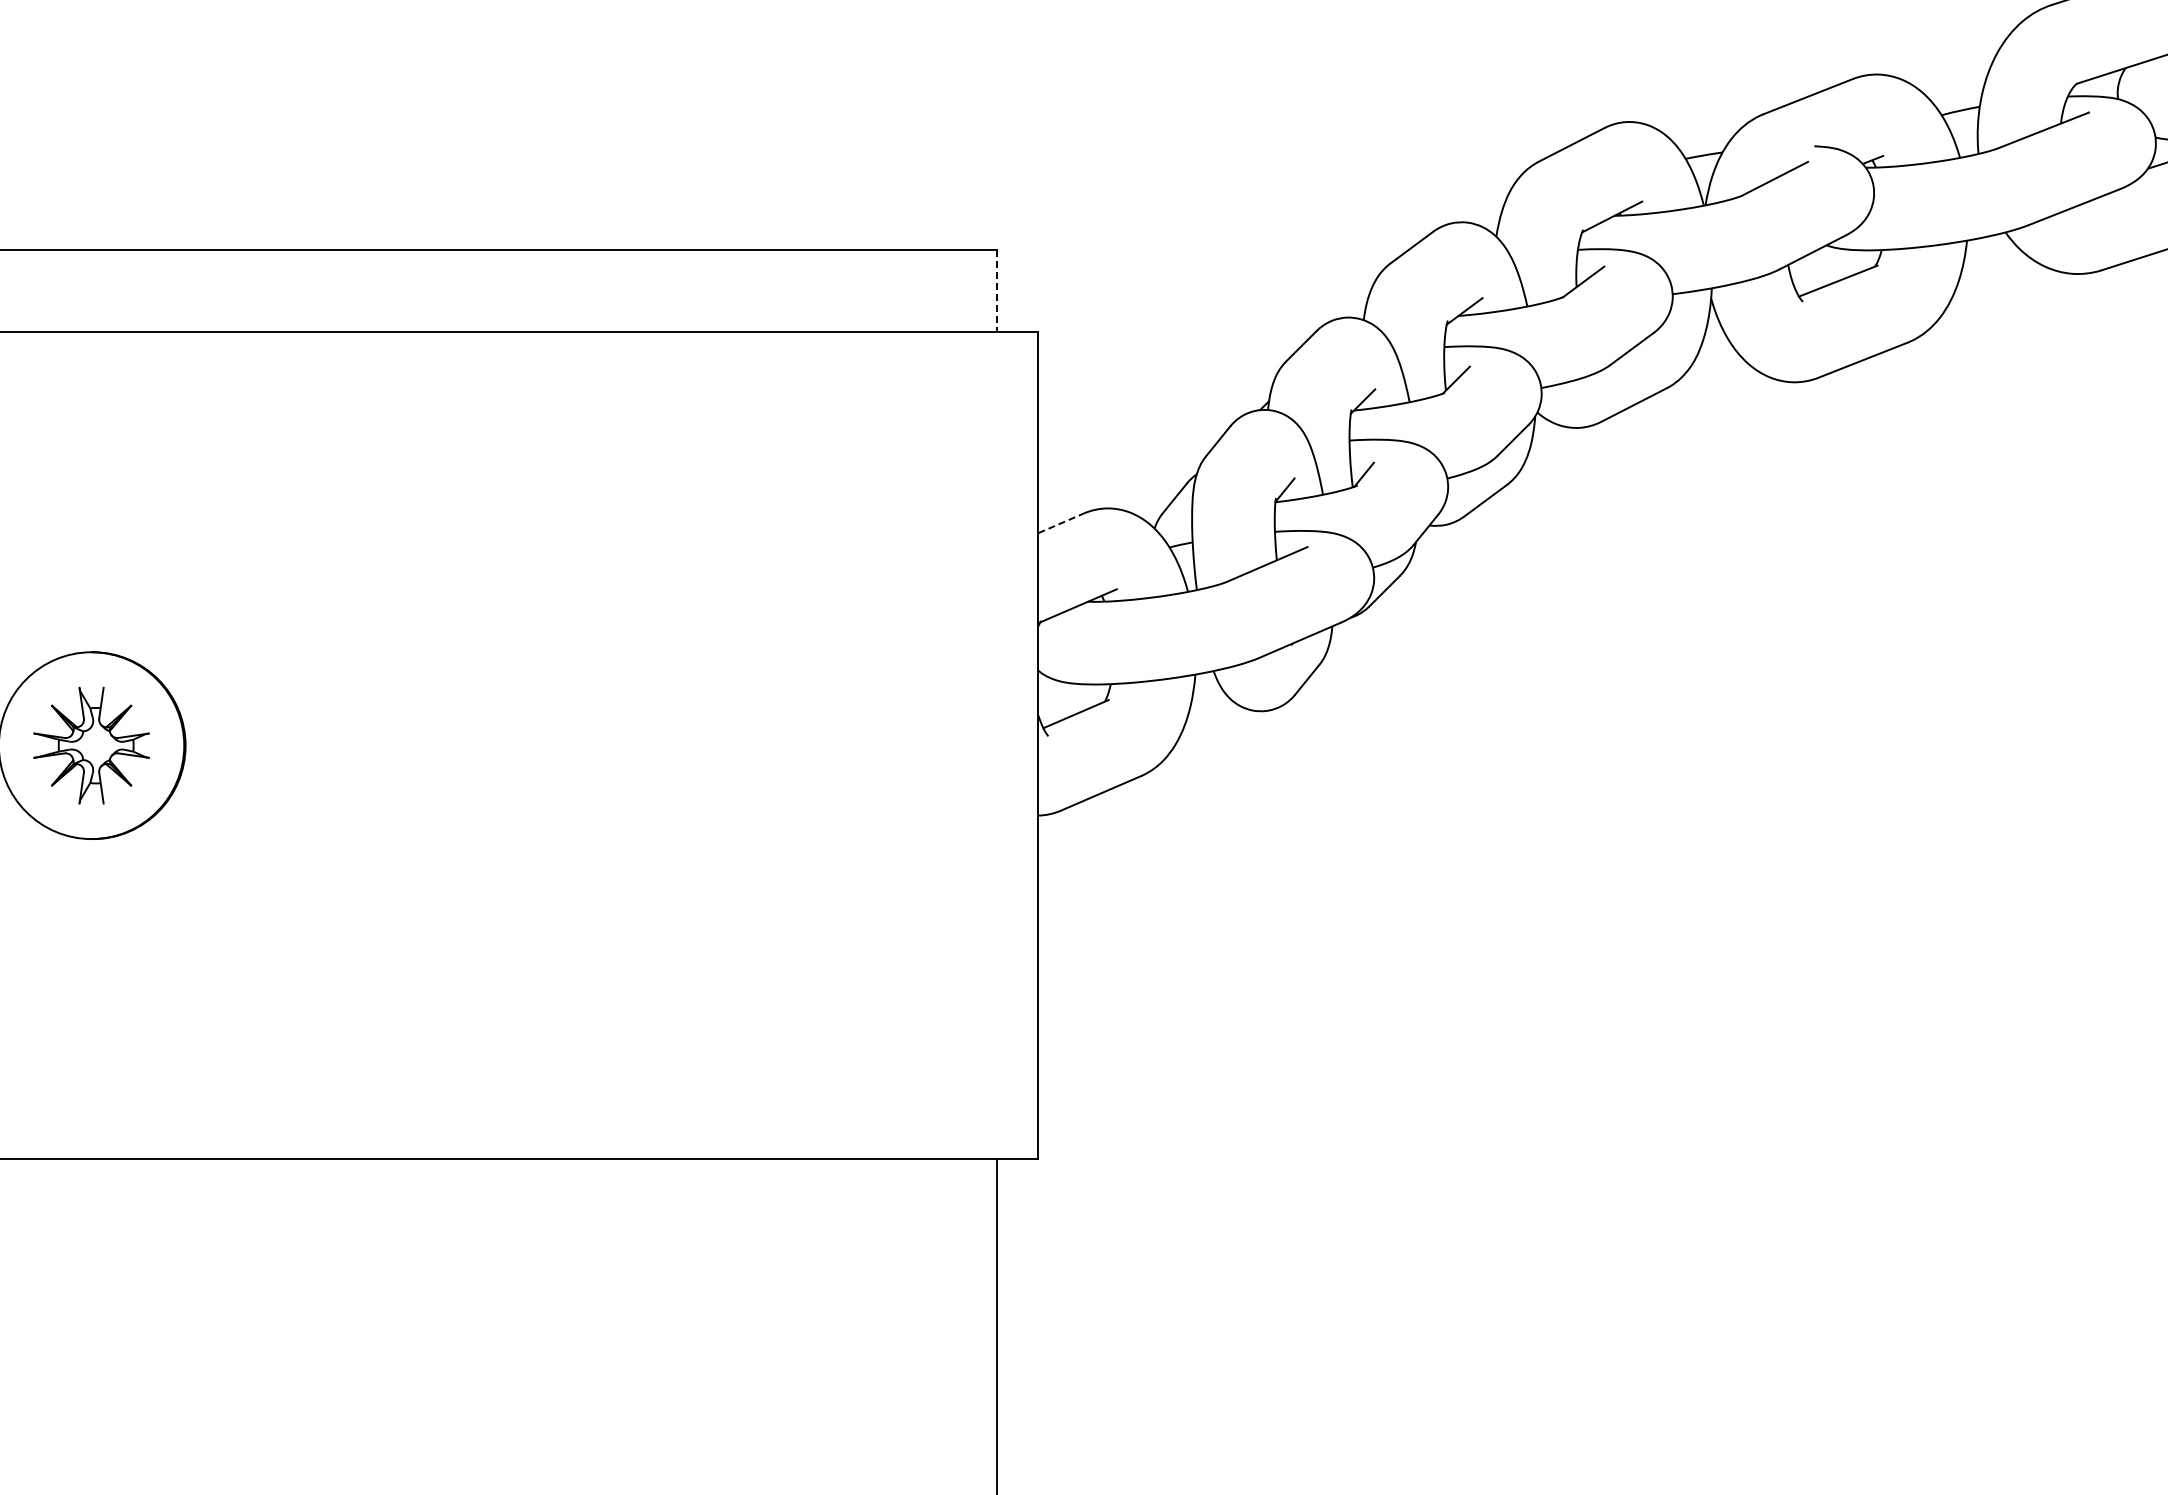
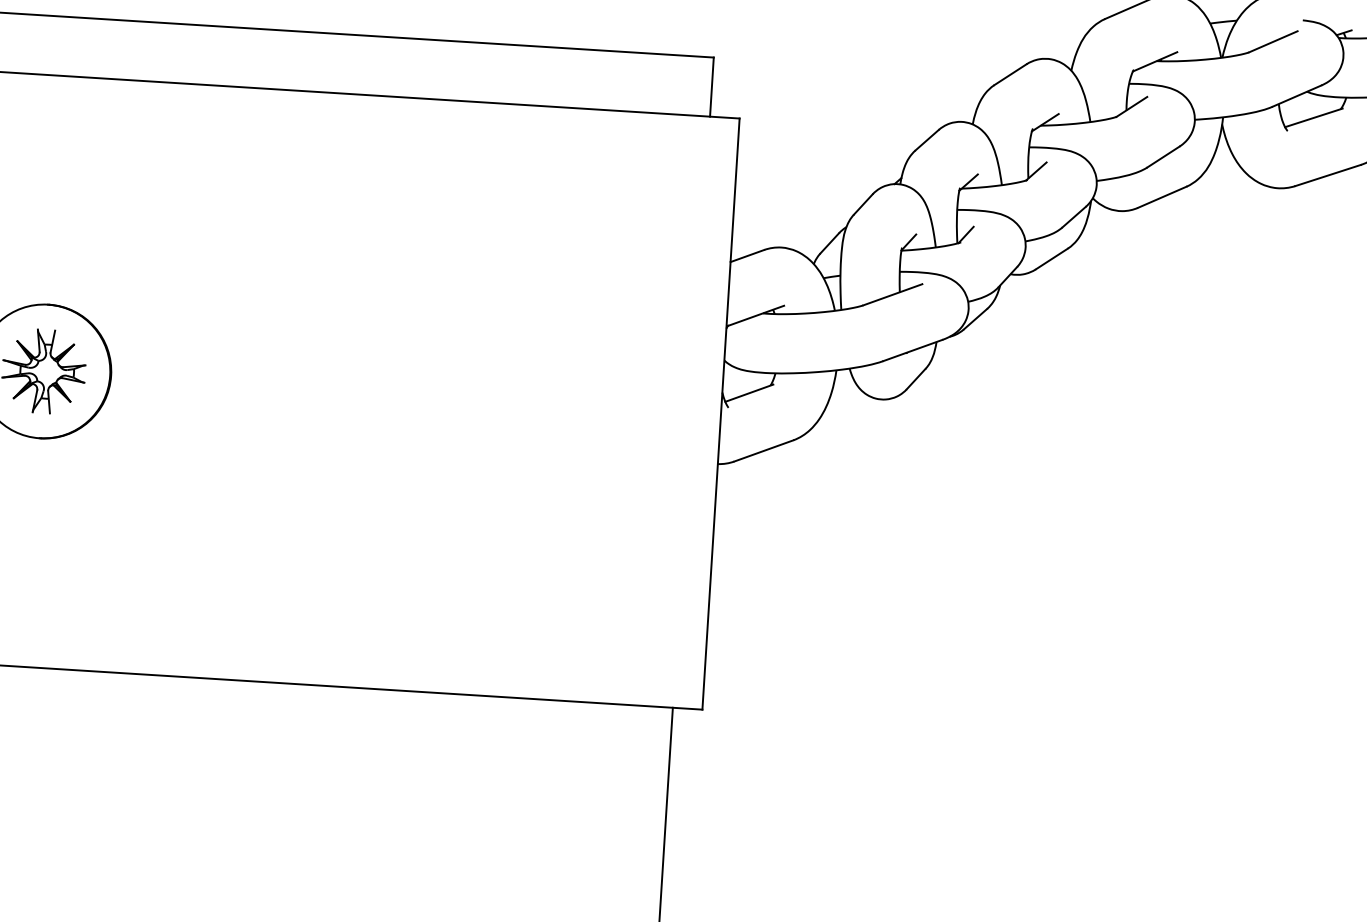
line: (997, 291) -> (712, 87), dashed -> solid
line: (1061, 523) -> (747, 256), dashed -> solid

